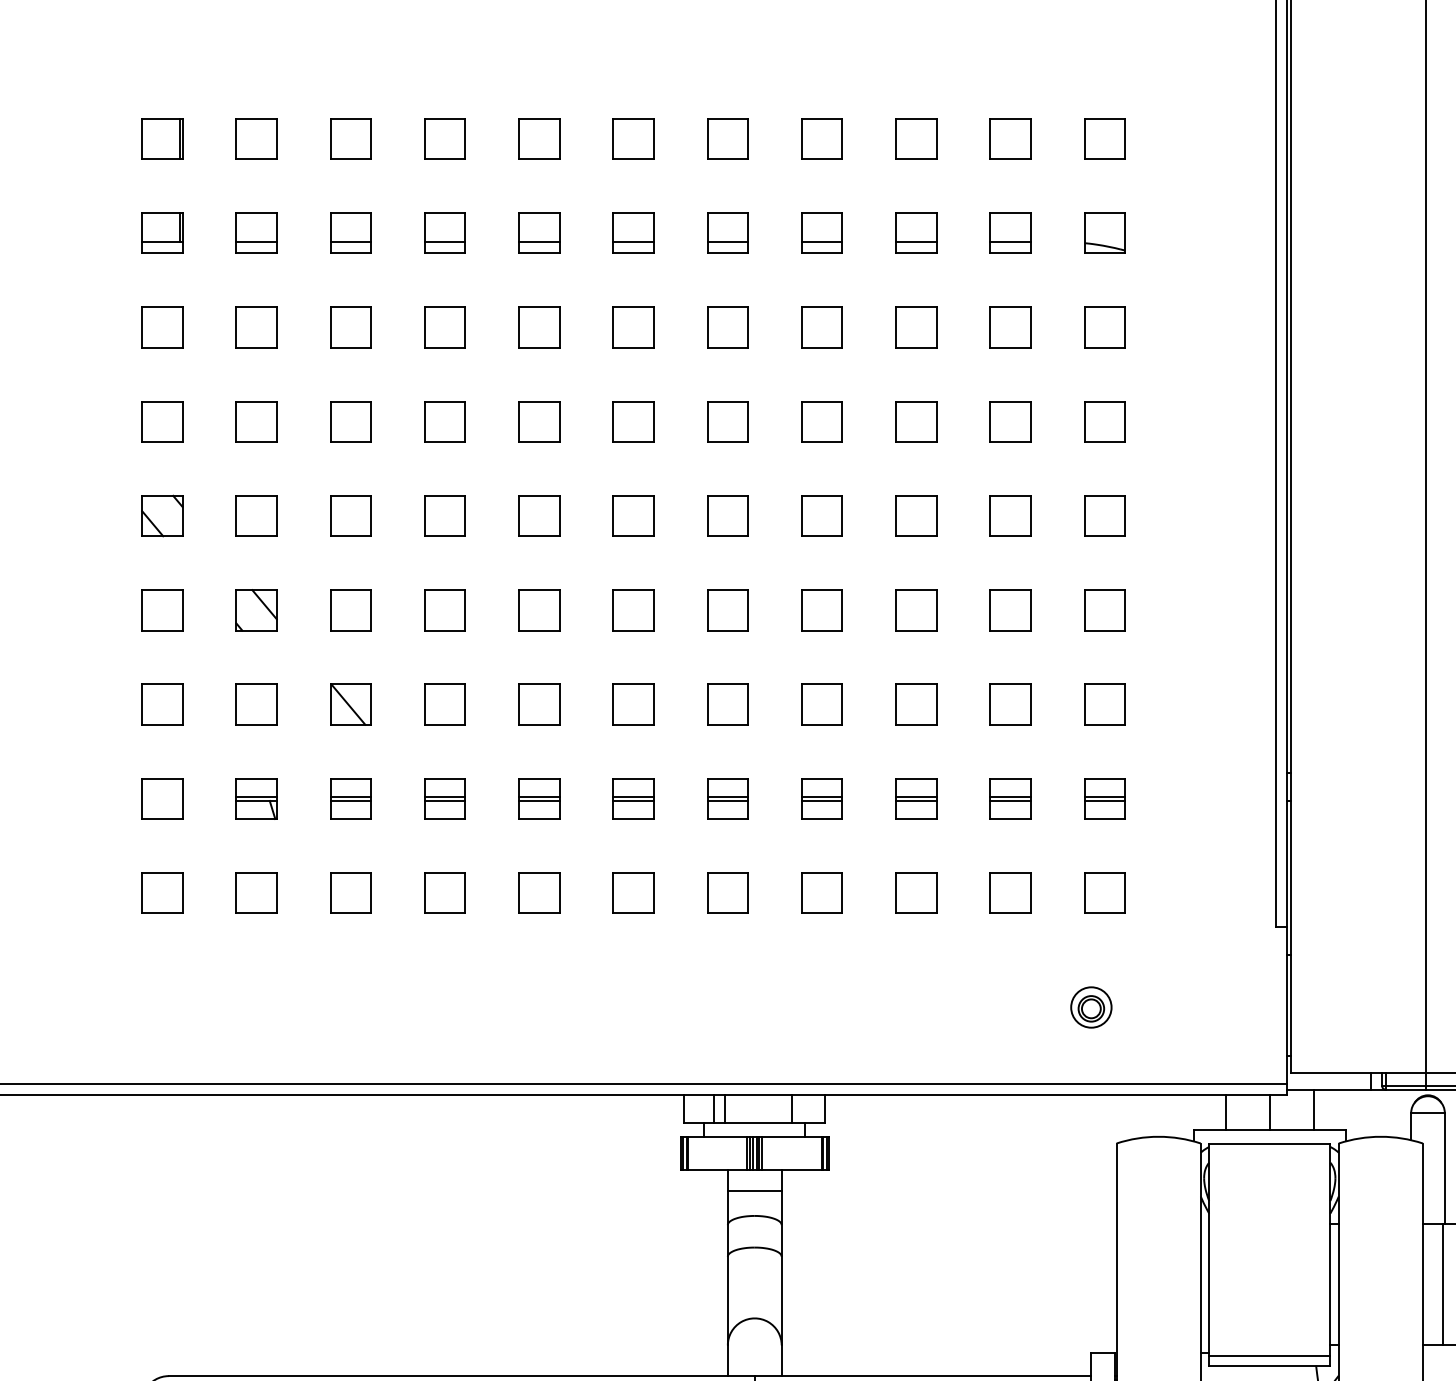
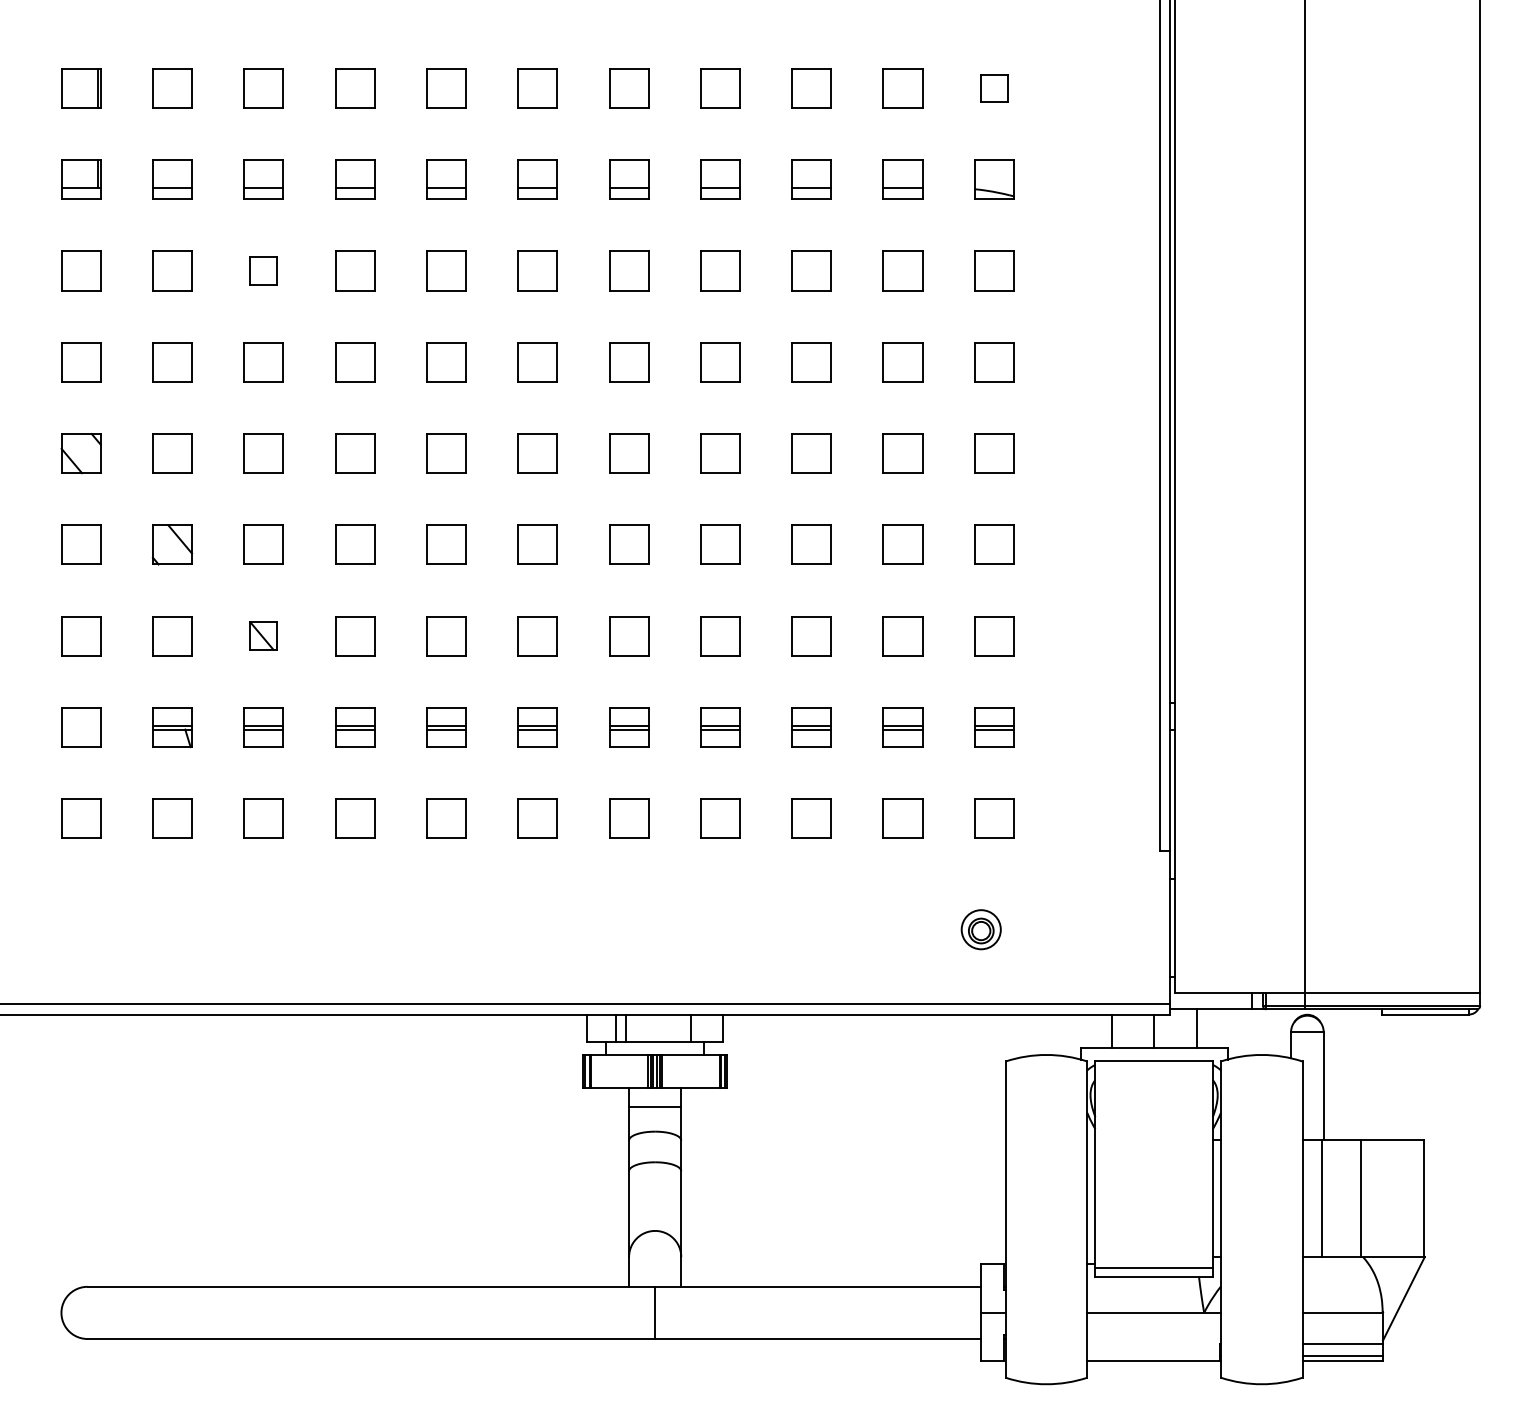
part: (1105, 139) -> (994, 88), size x0.7
part: (350, 327) -> (263, 270), size x0.7
part: (350, 703) -> (263, 635), size x0.7

